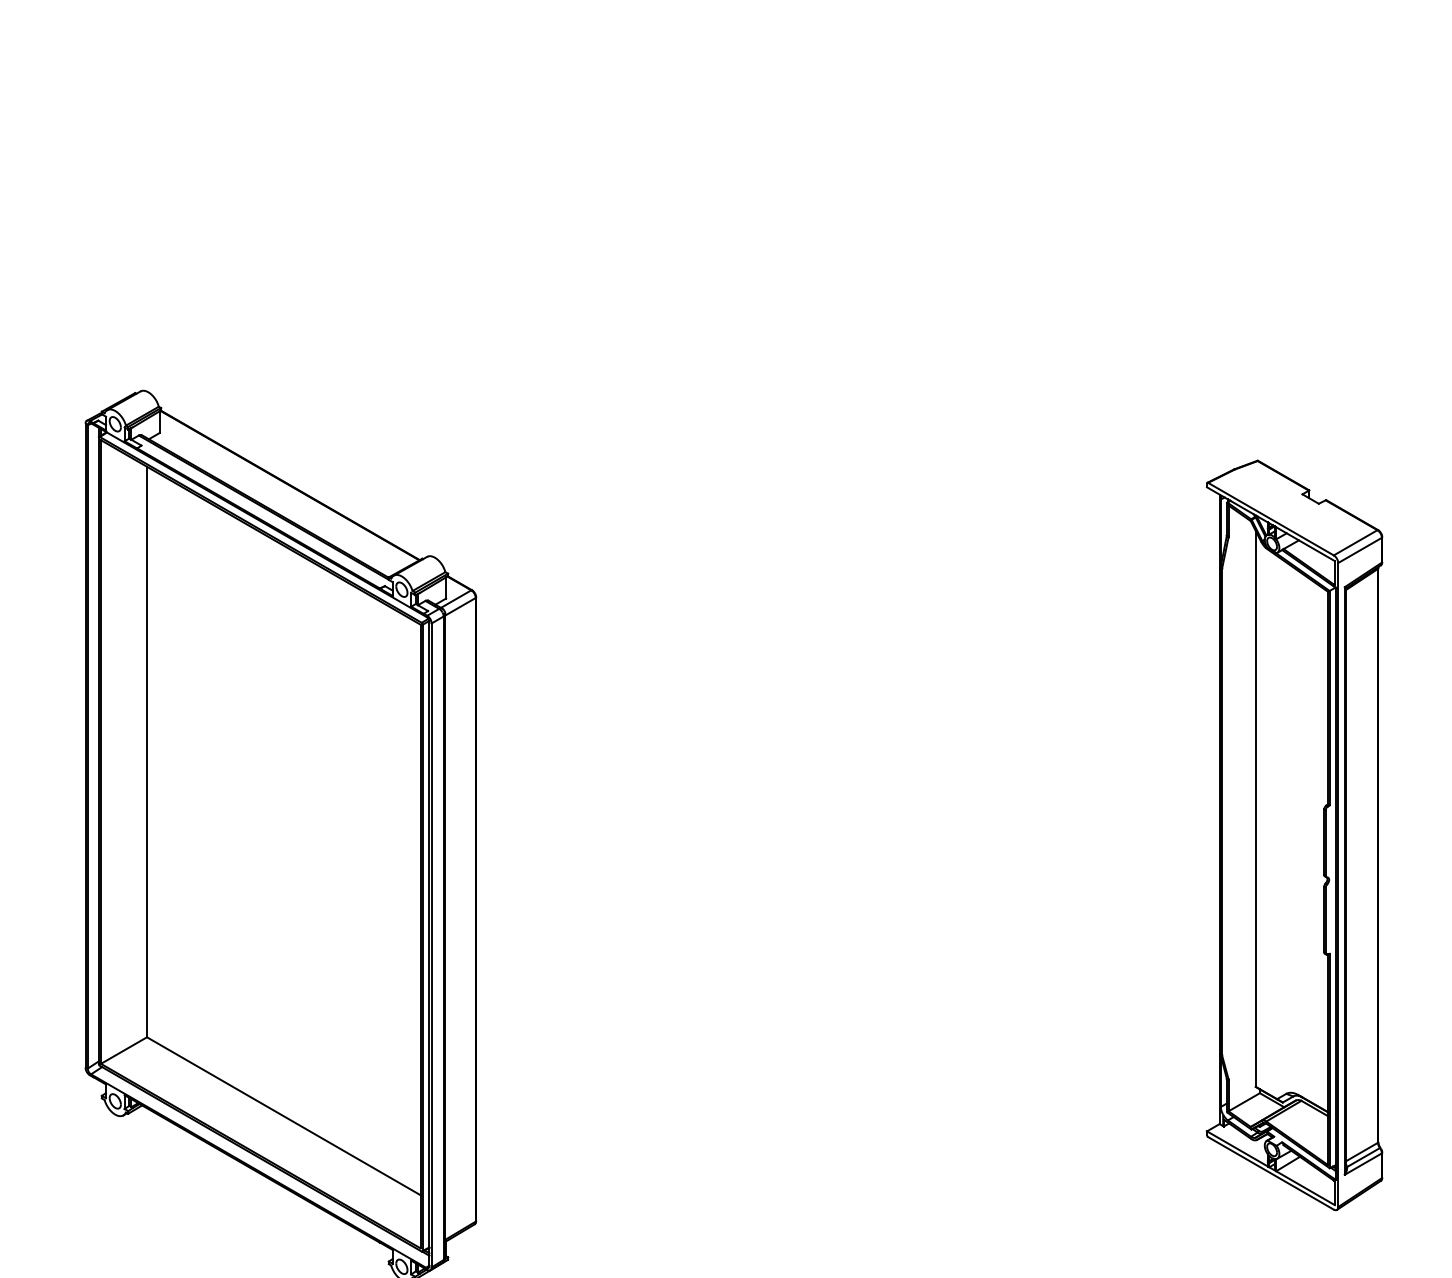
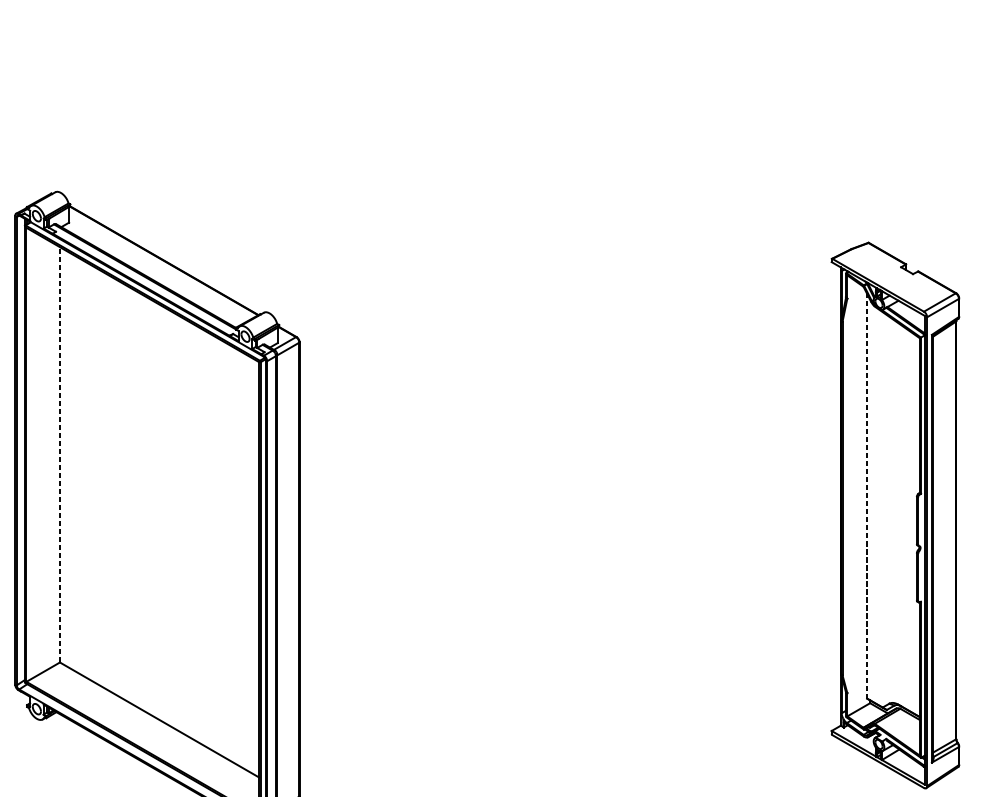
line: (147, 751) -> (60, 454), solid -> dashed
line: (1255, 808) -> (866, 495), solid -> dashed

